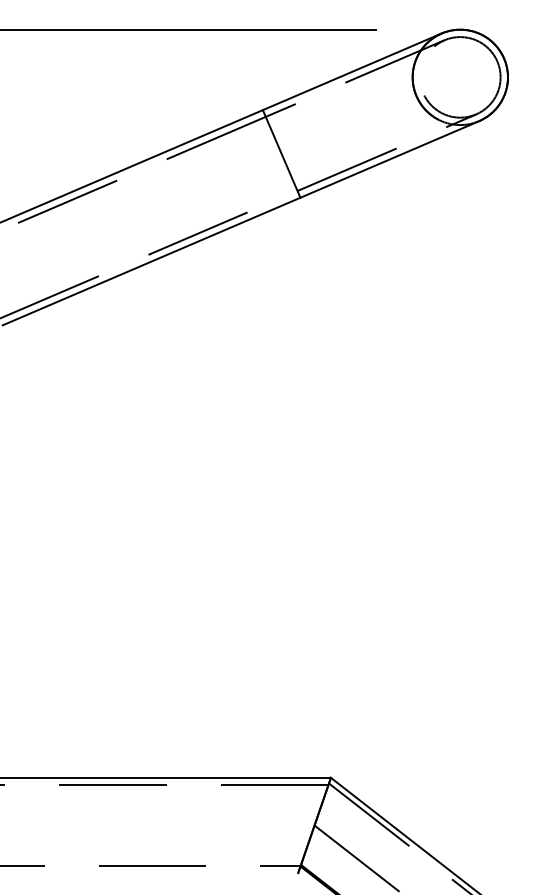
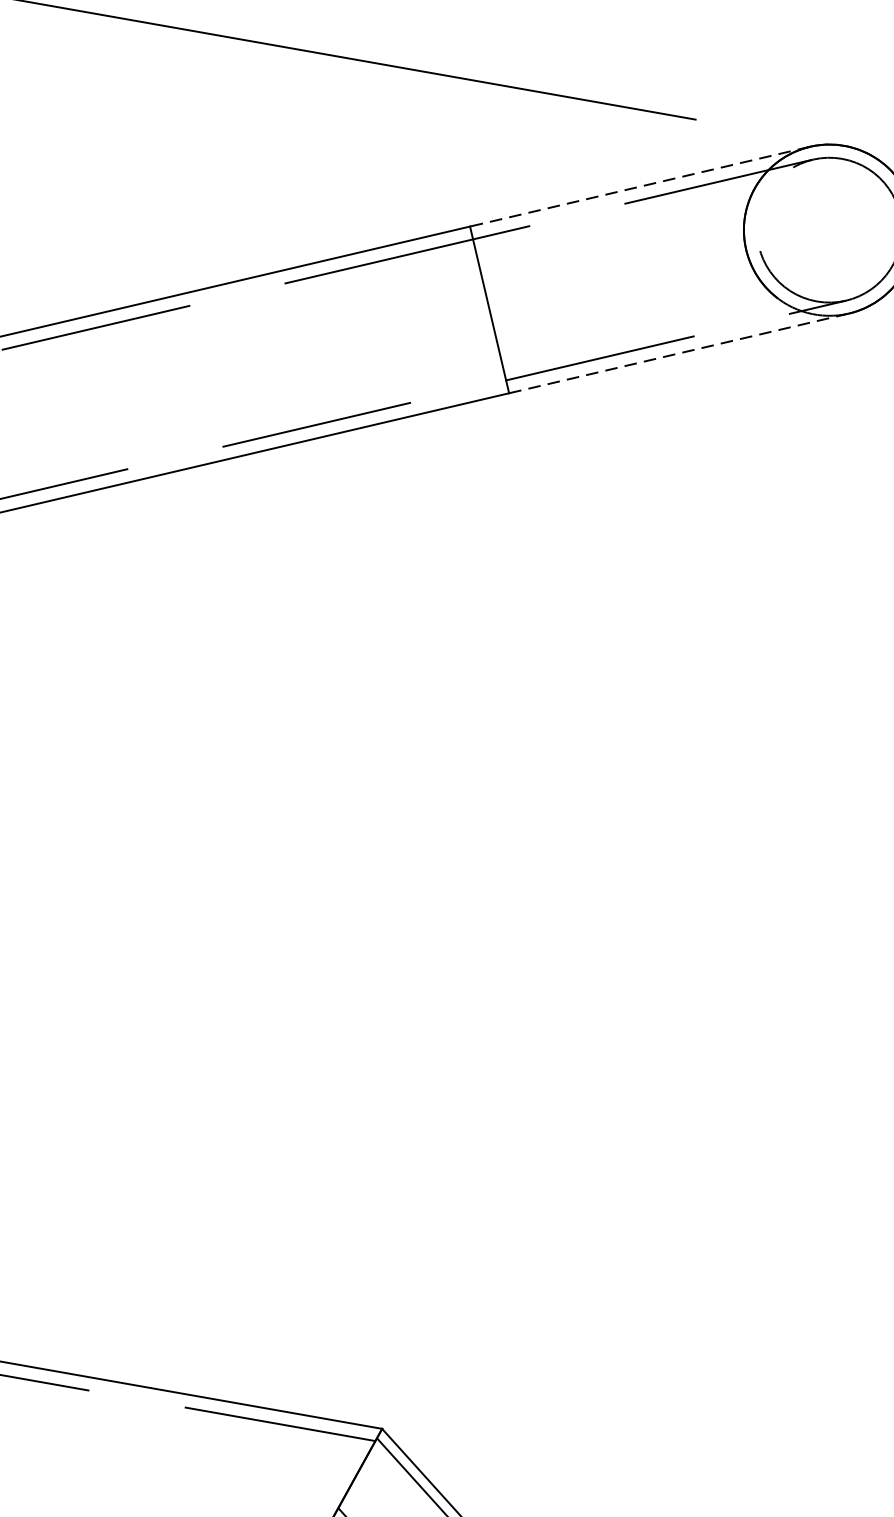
line: (351, 72) -> (638, 187), solid -> dashed
line: (390, 159) -> (680, 353), solid -> dashed

